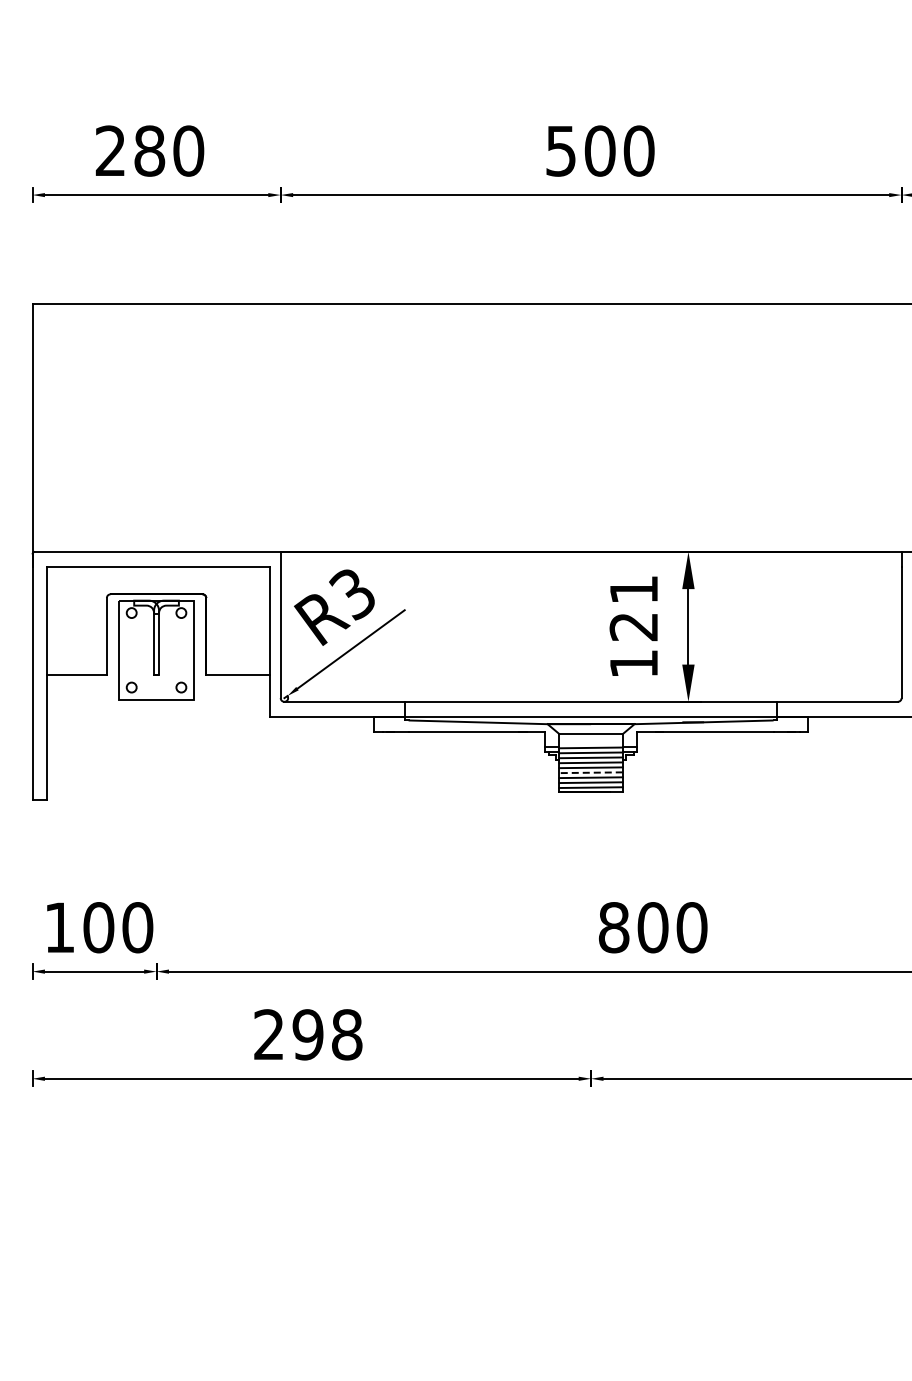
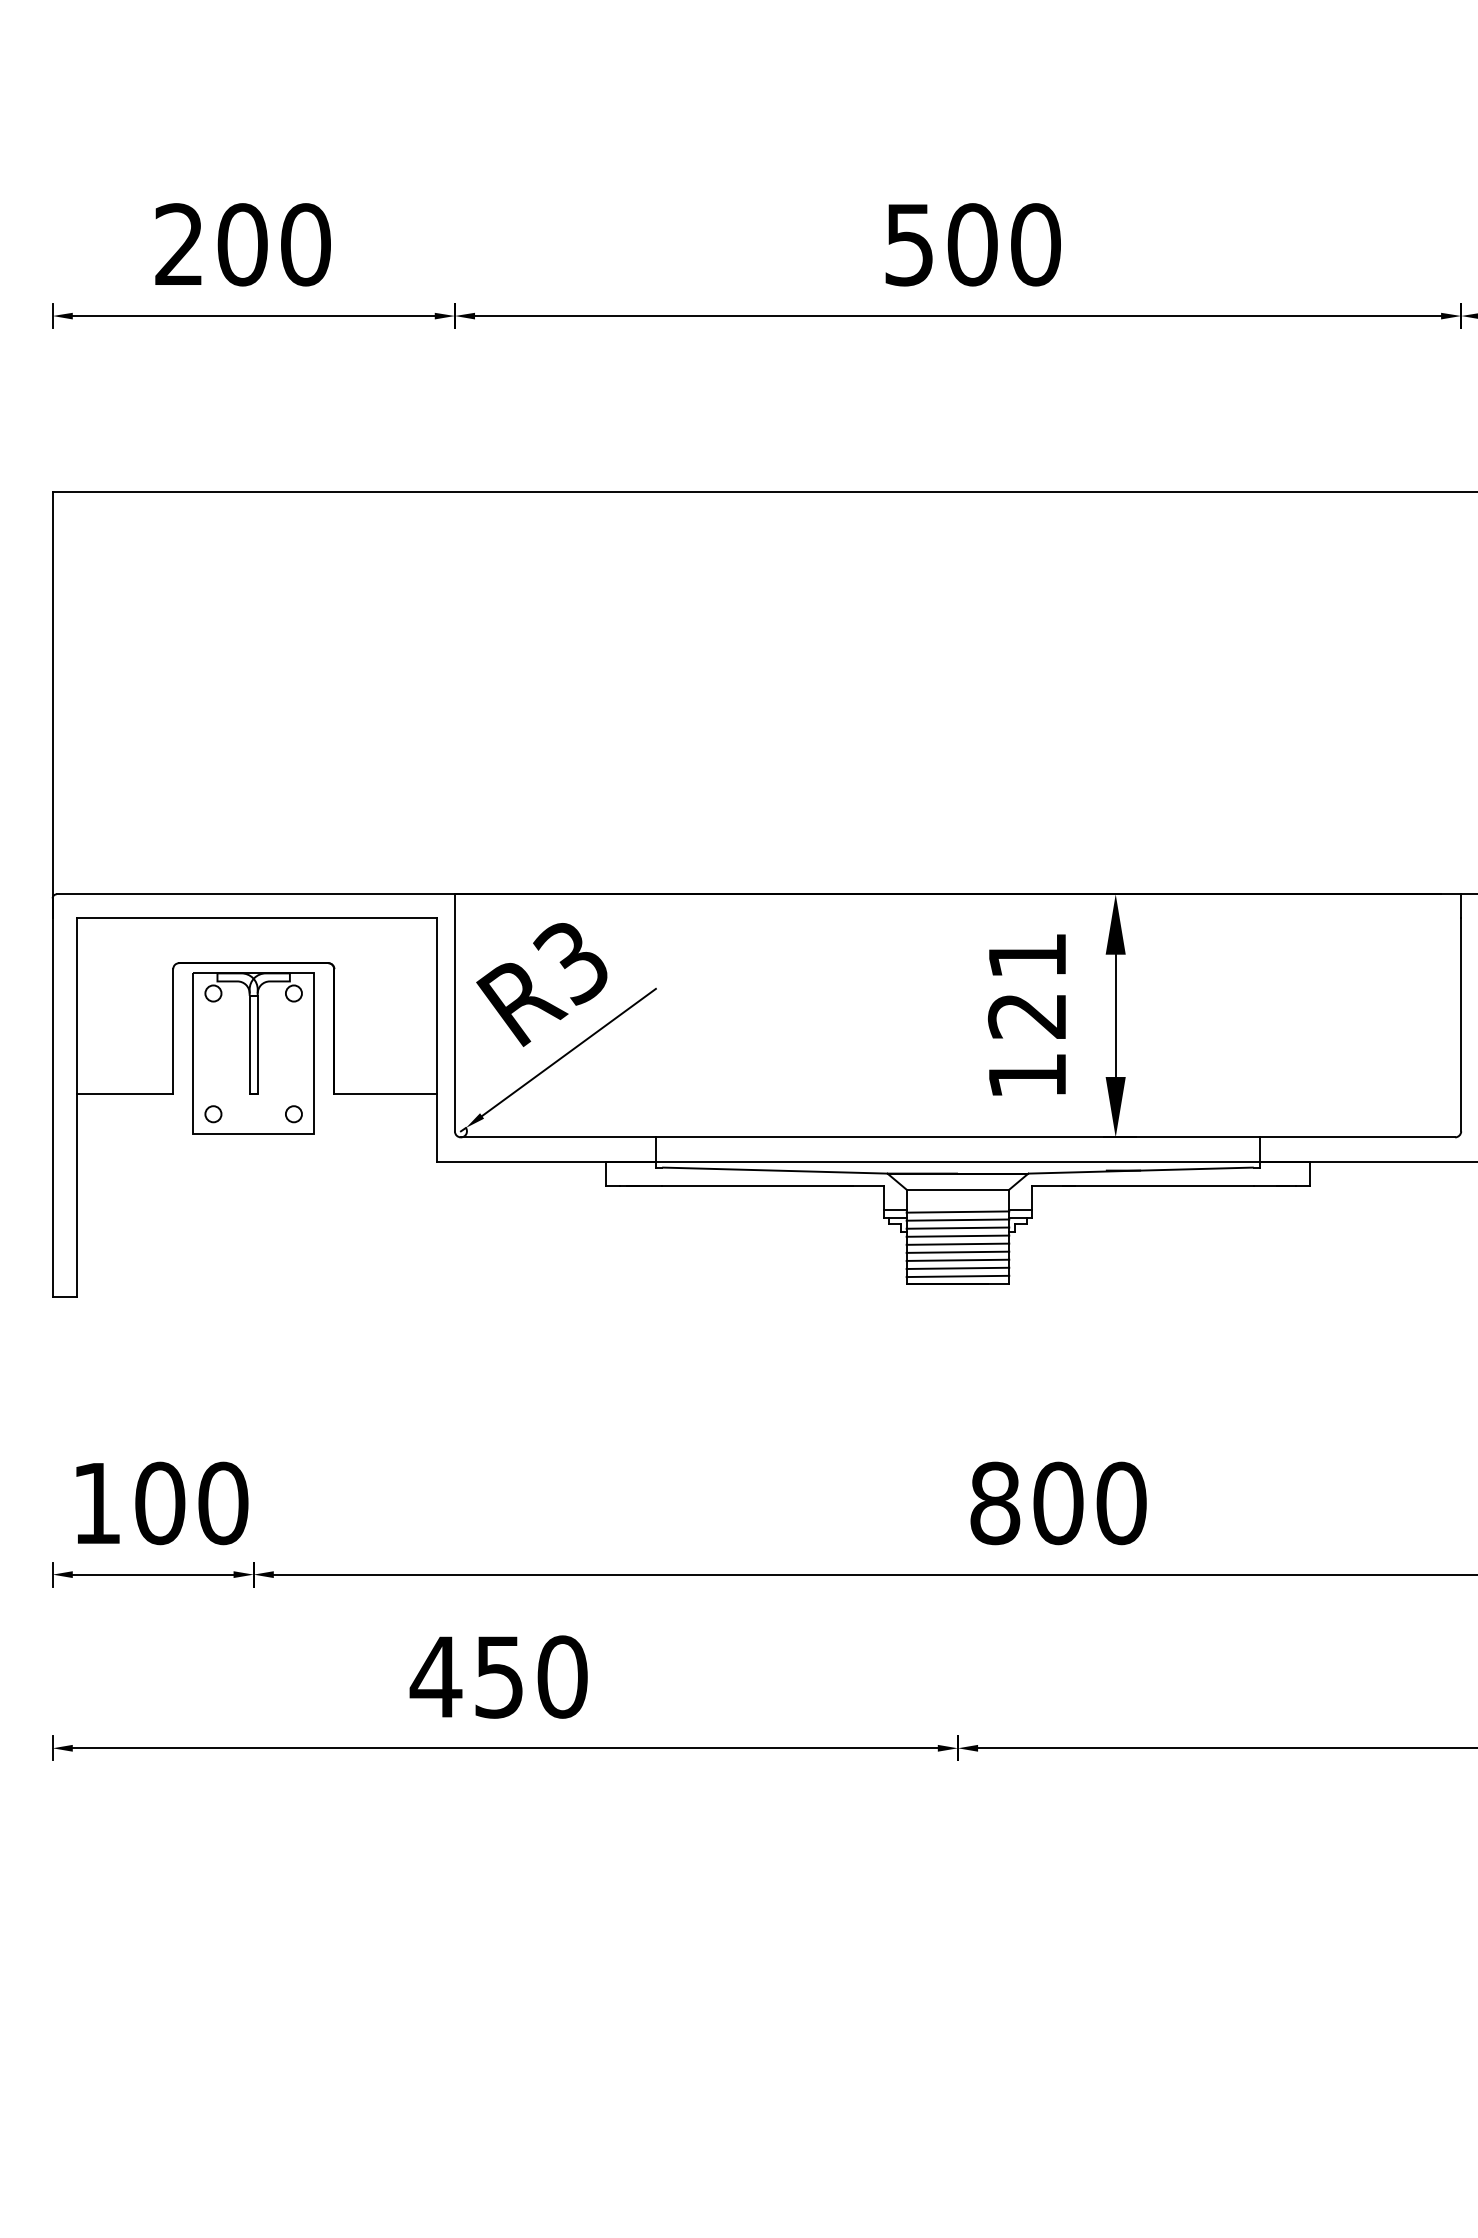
text: (149, 150) -> (242, 243), 280 -> 200
line: (591, 772) -> (958, 1251), dashed -> solid
text: (307, 1034) -> (498, 1676), 298 -> 450

